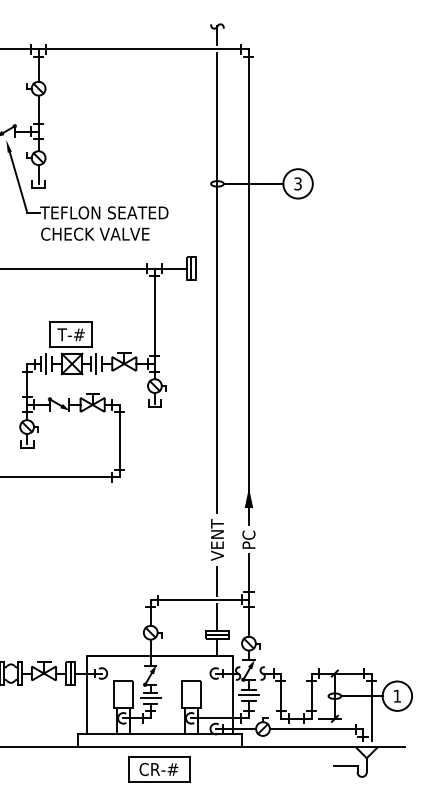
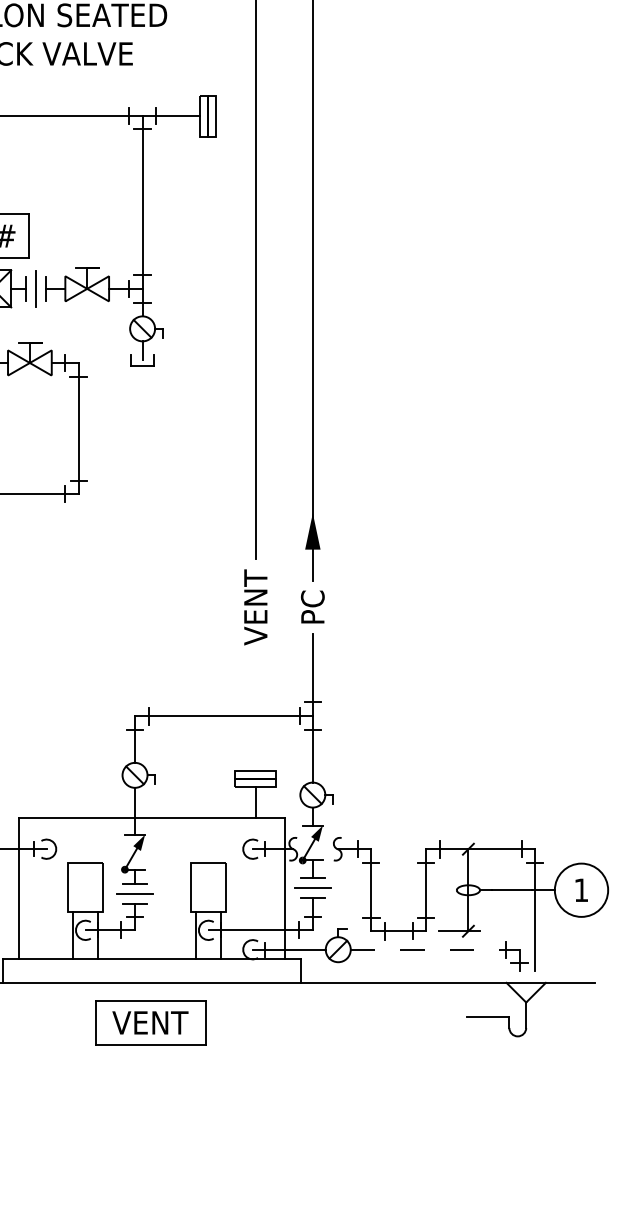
line: (217, 581) -> (255, 682), removed
line: (217, 617) -> (255, 747), removed
line: (316, 729) -> (435, 950), solid -> dashed
text: (159, 769) -> (150, 1022), CR-# -> VENT

